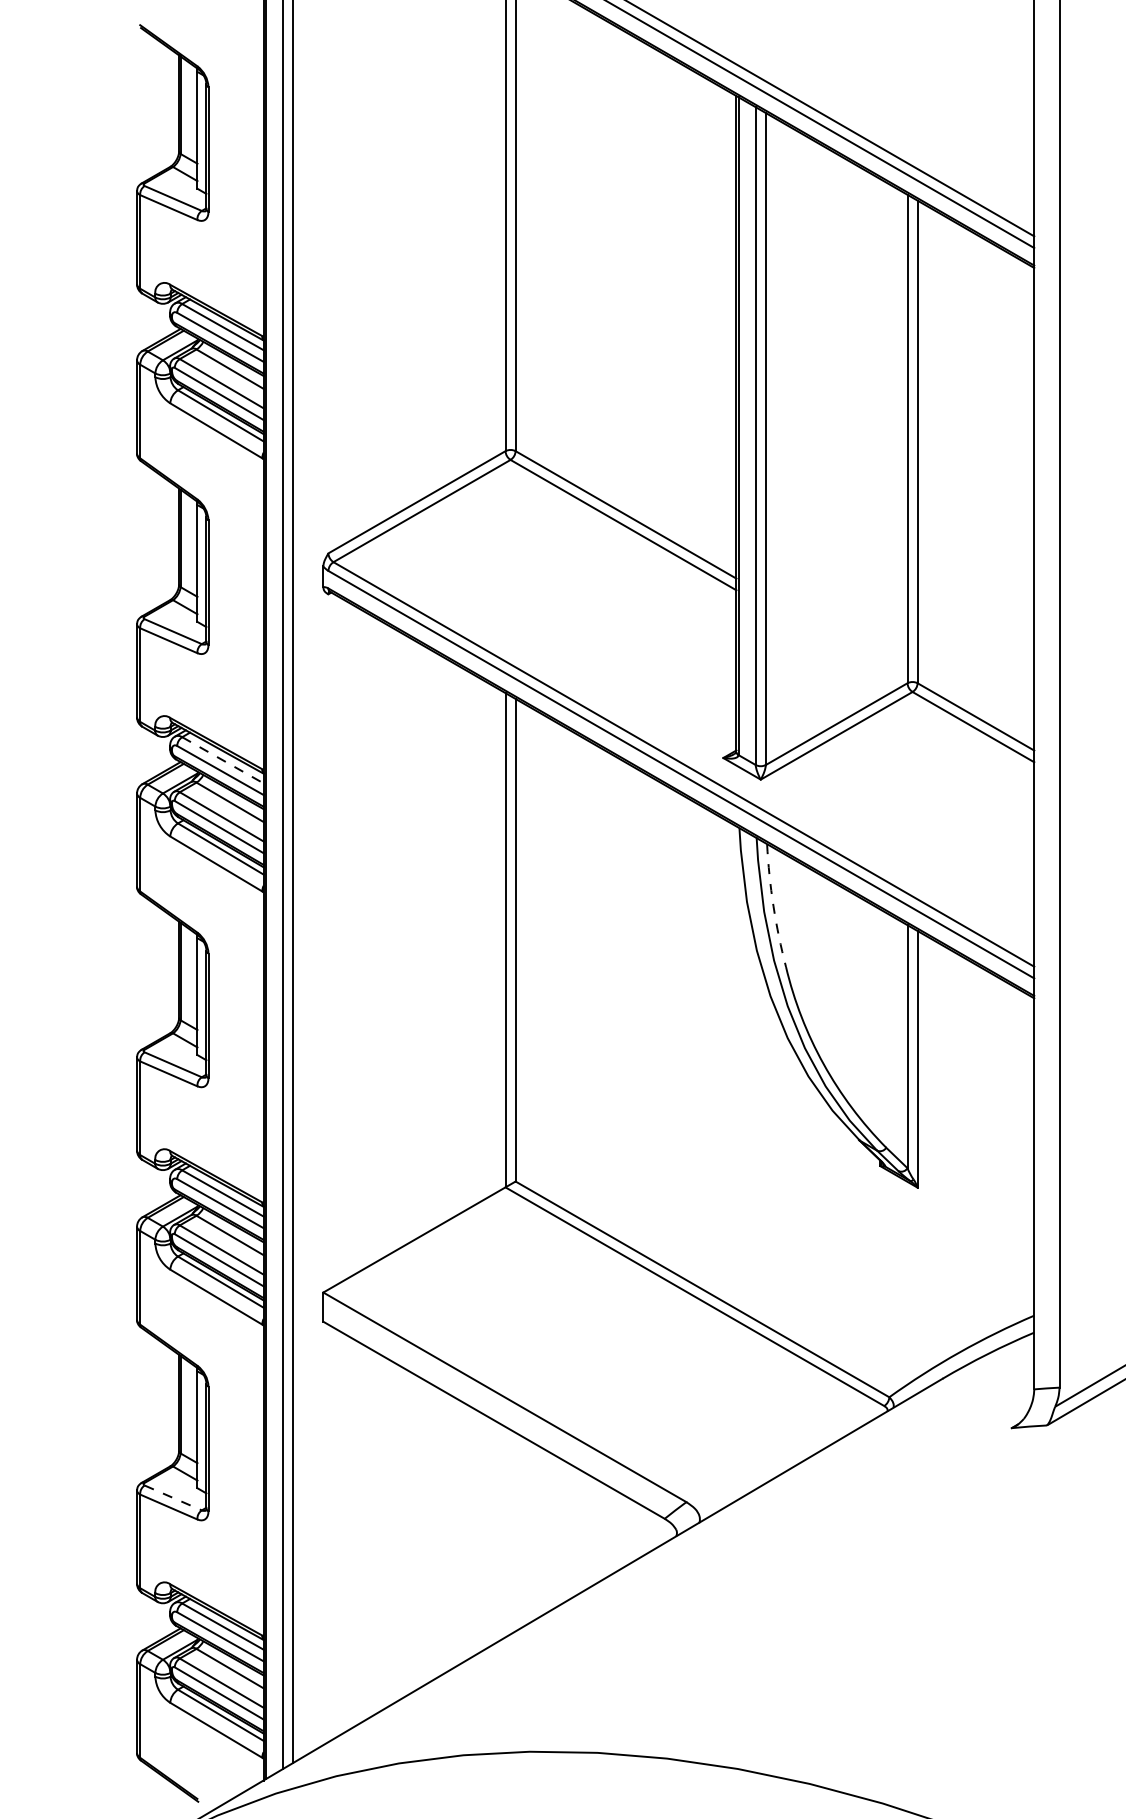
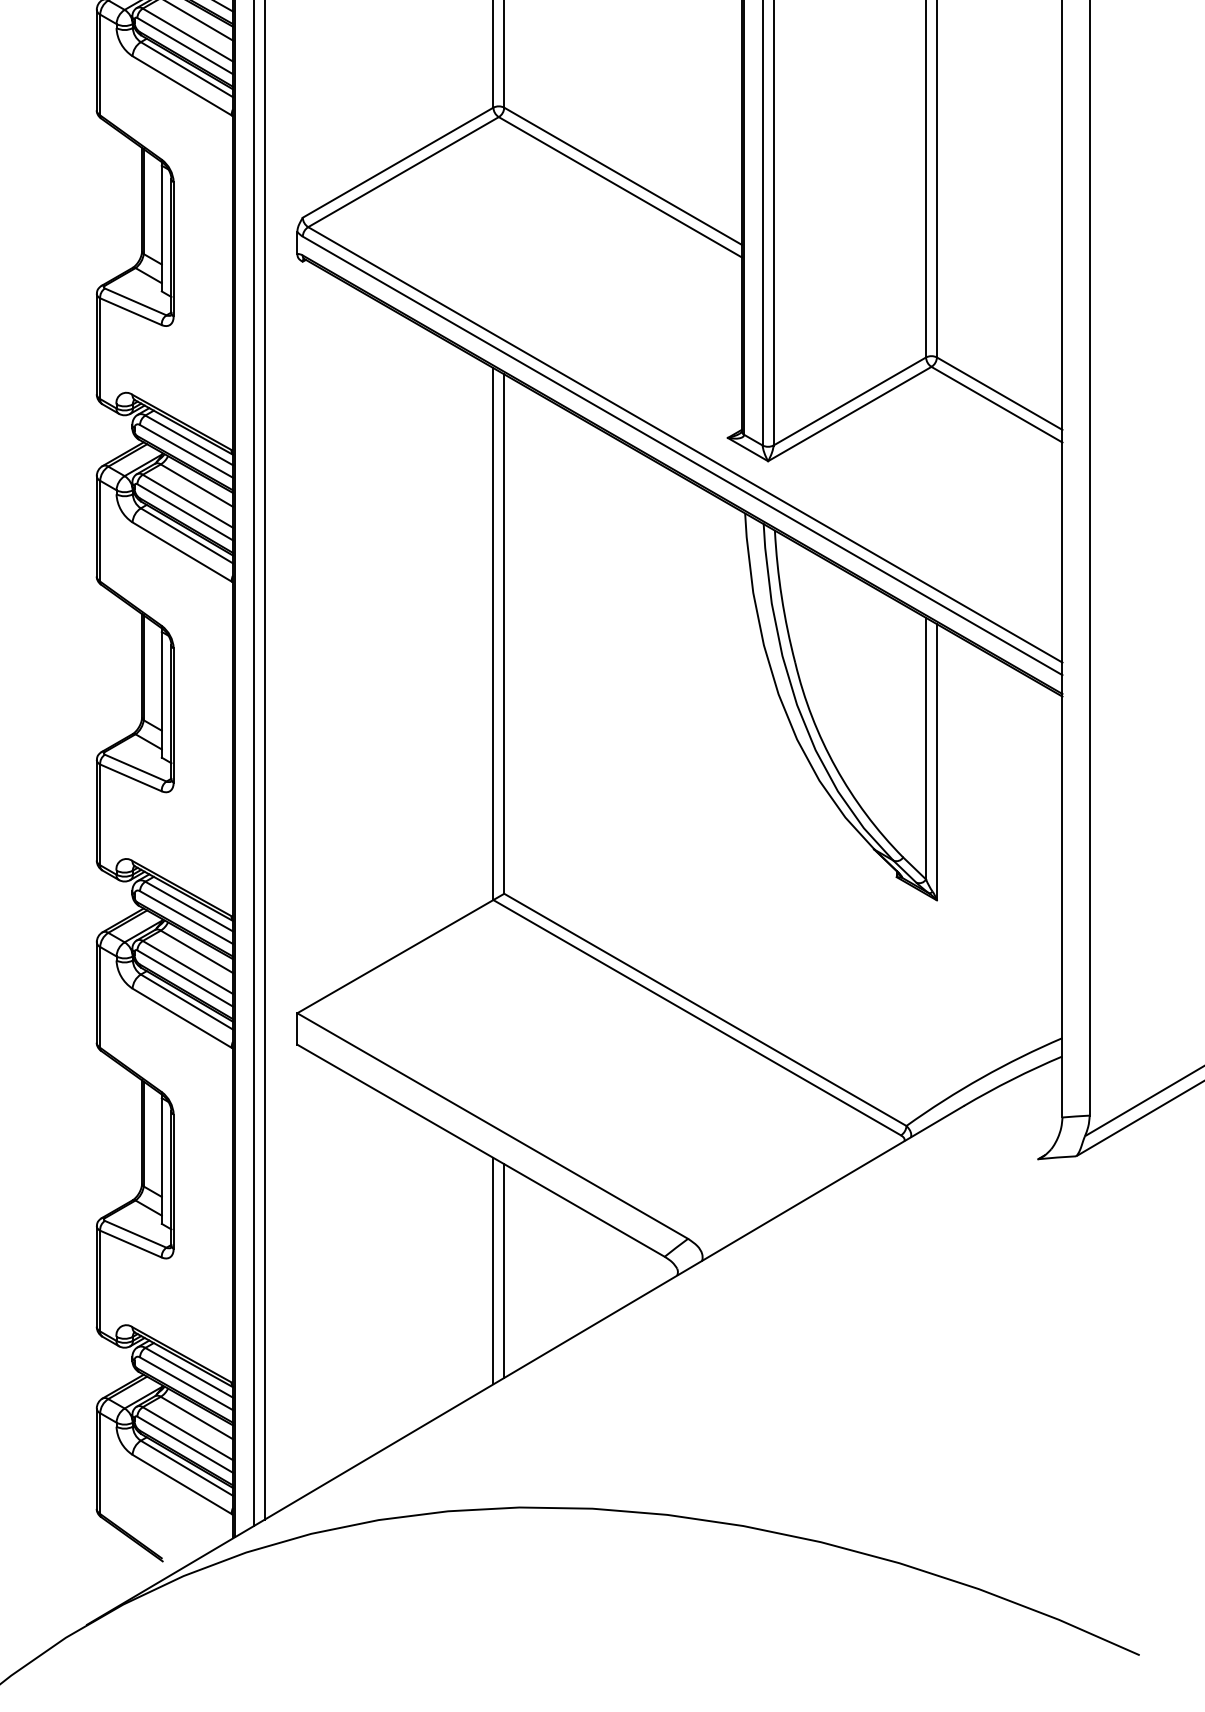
line: (222, 760) -> (188, 440), dashed -> solid
arc: (773, 906) -> (781, 597), dashed -> solid
line: (173, 1498) -> (136, 1234), dashed -> solid
line: (505, 1531) -> (493, 1270), added
line: (515, 1531) -> (504, 1270), added

